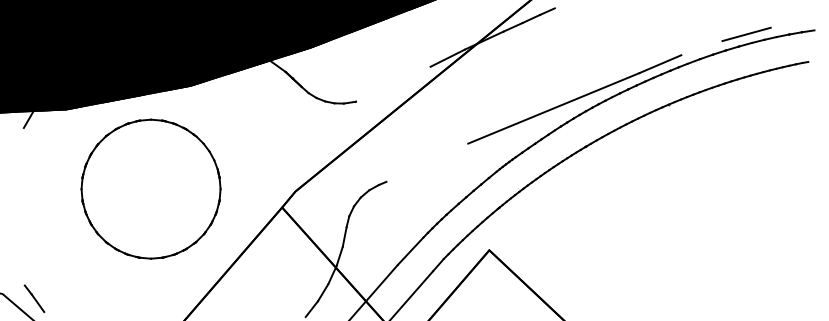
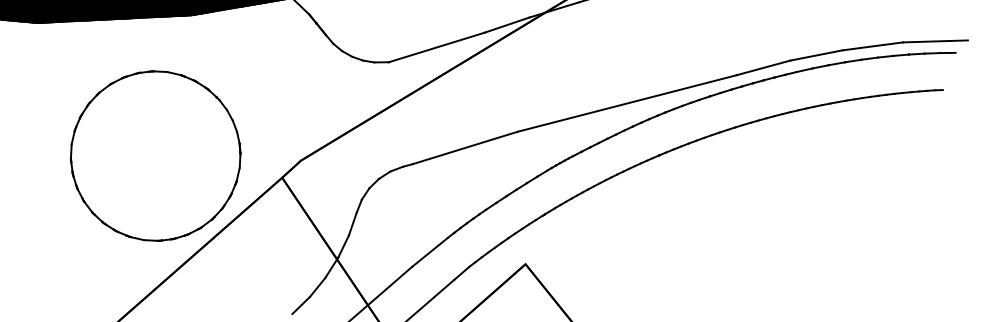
line: (796, 22) -> (935, 40), added
line: (701, 48) -> (815, 55), added
line: (393, 83) -> (437, 46), added
line: (427, 162) -> (465, 147), added
part: (150, 188) -> (155, 155), moved

